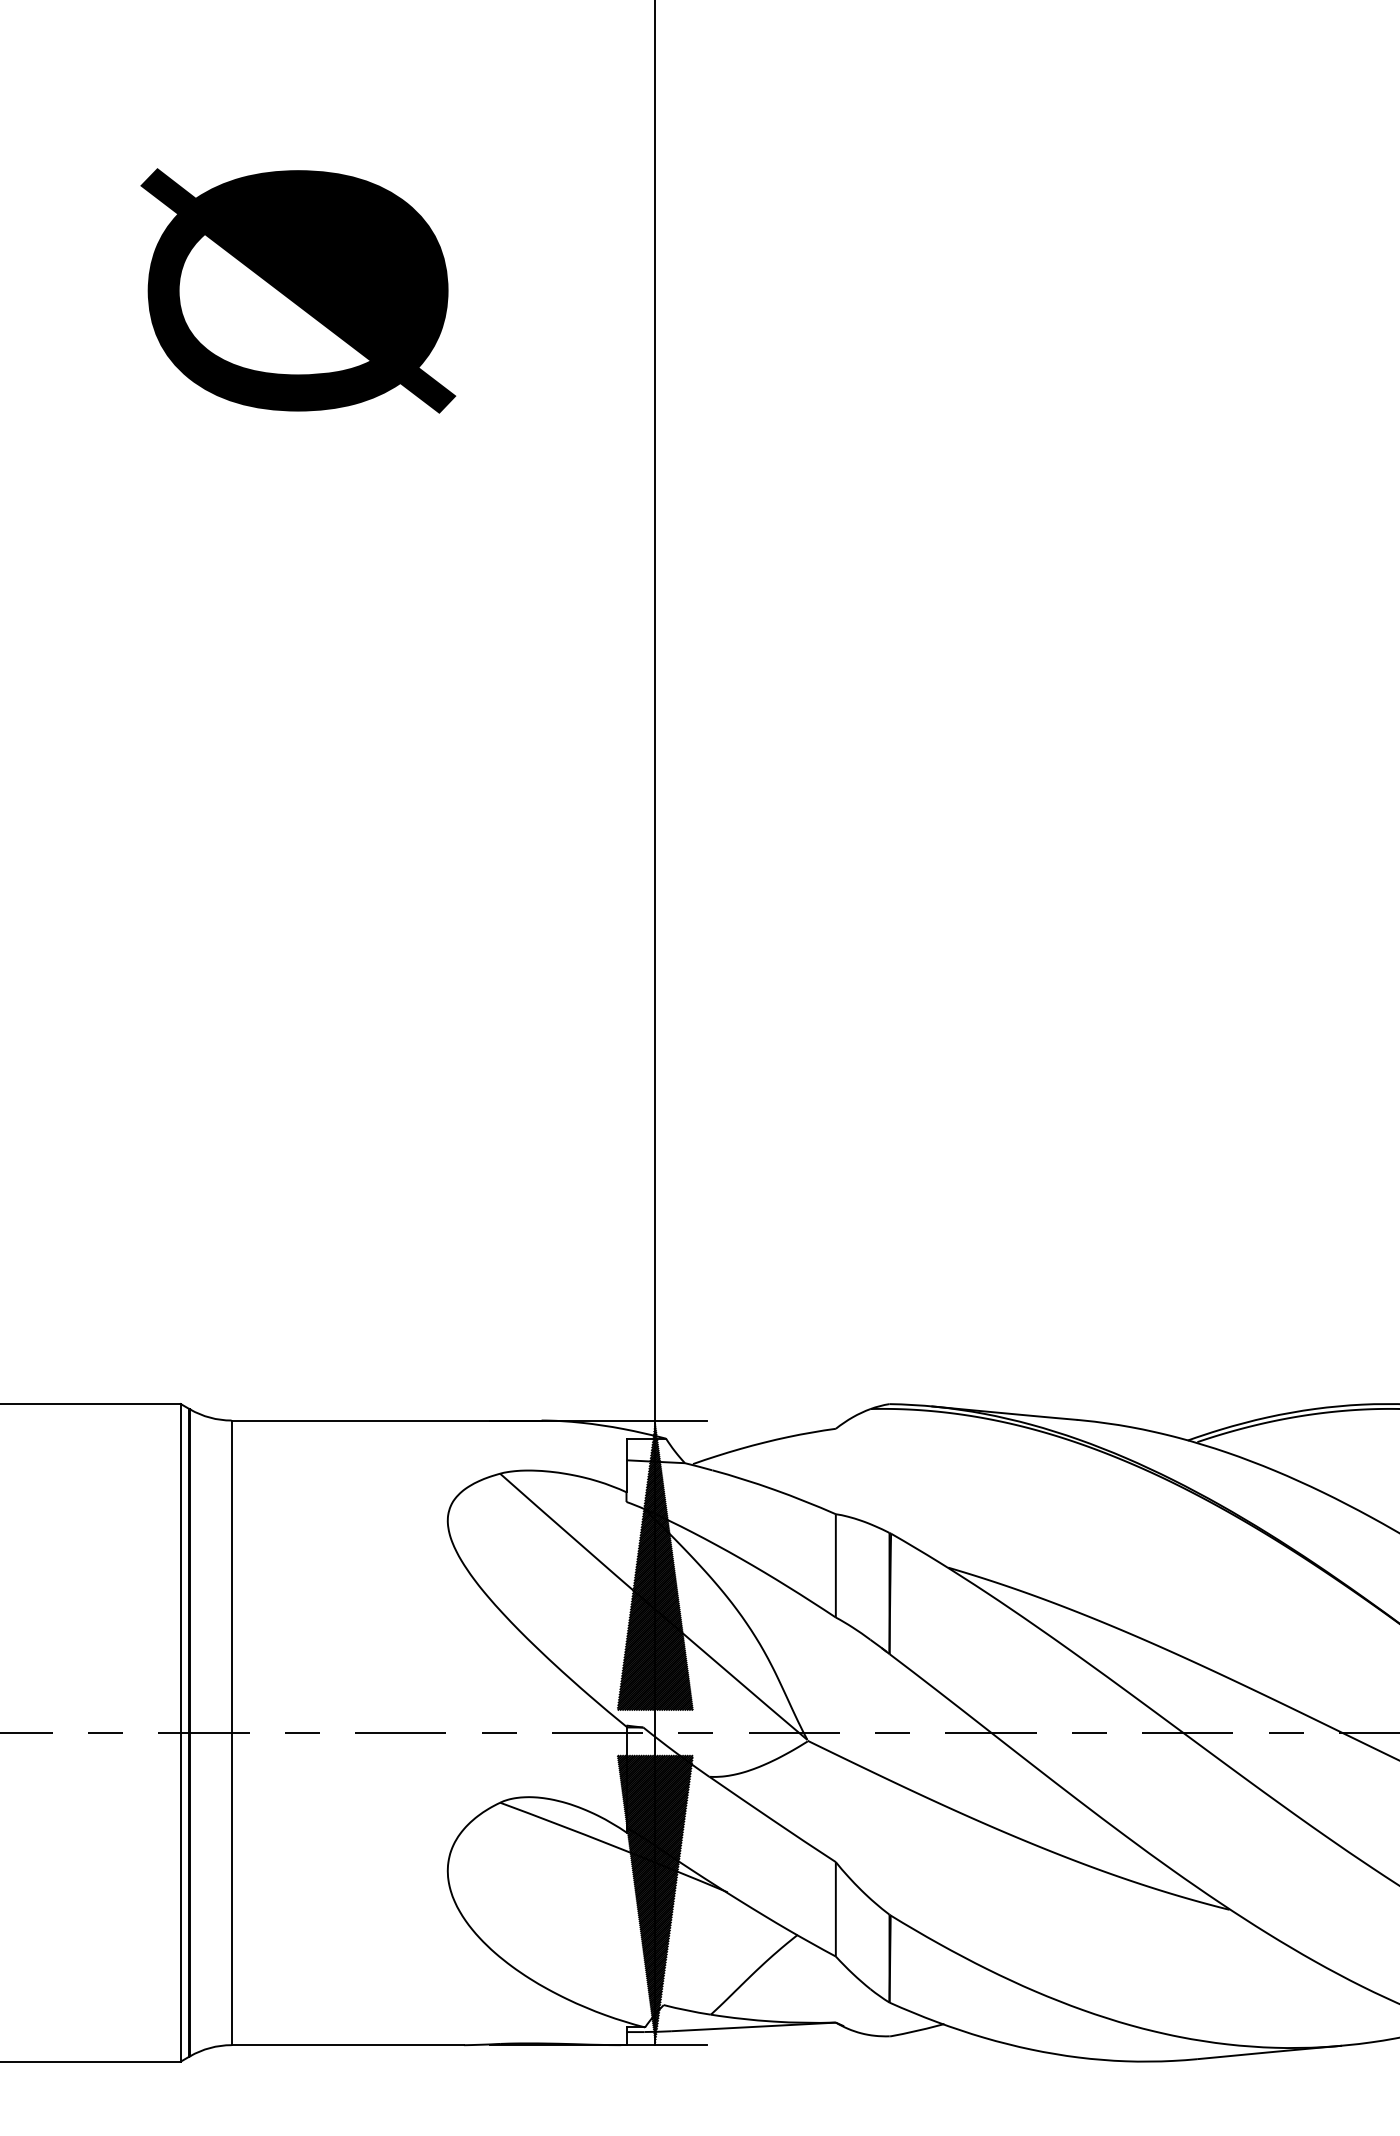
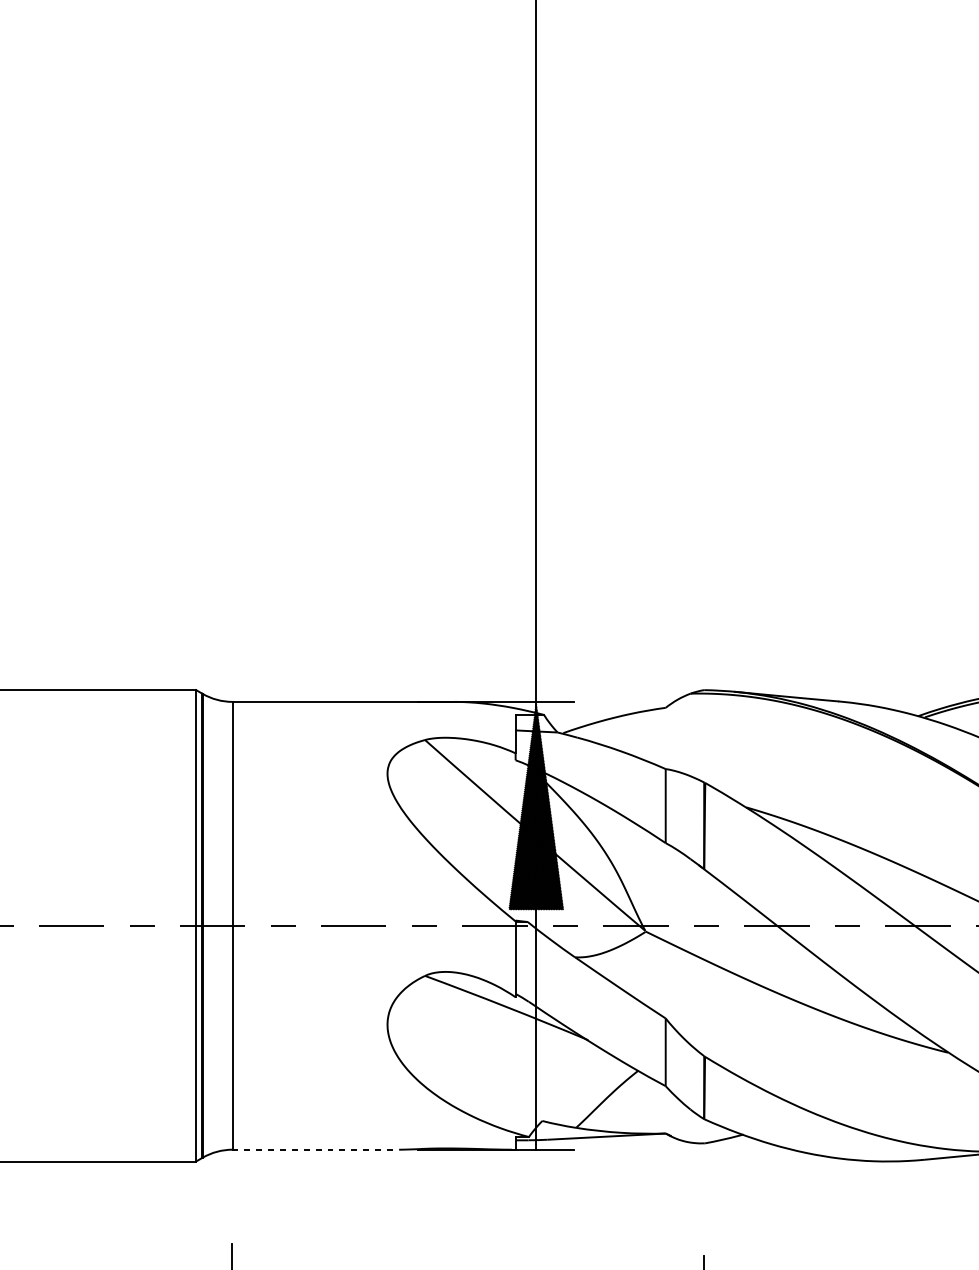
hatch: (655, 1899) -> (536, 1045), removed
line: (348, 2045) -> (316, 1149), solid -> dashed

